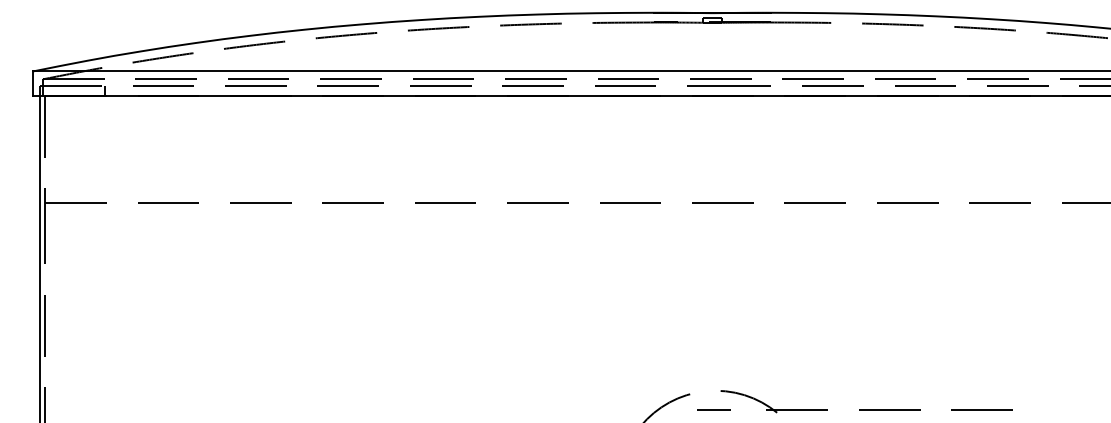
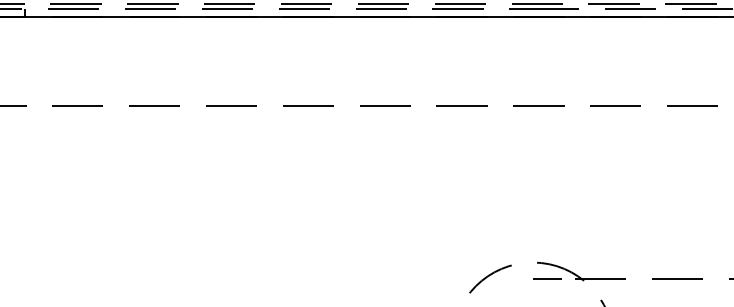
line: (713, 409) -> (546, 278), moved

